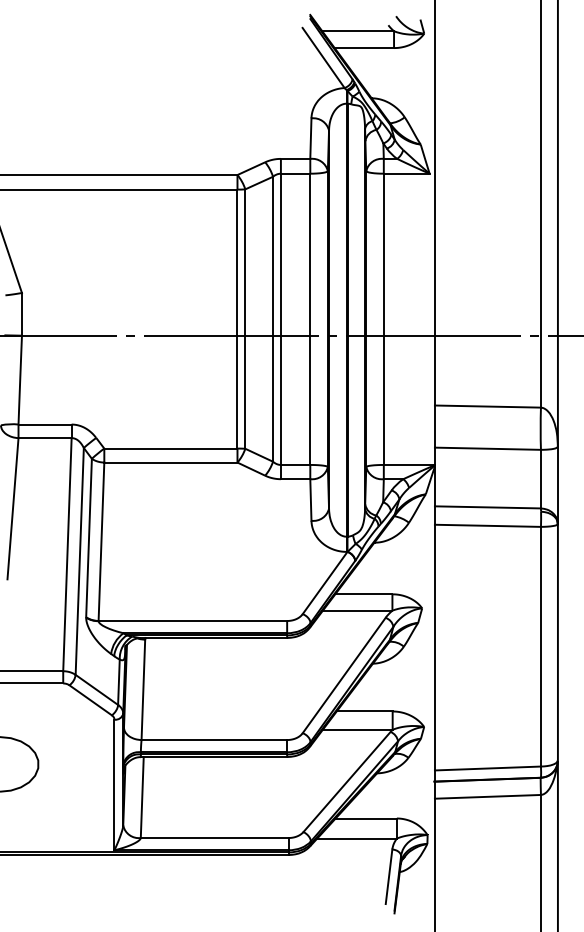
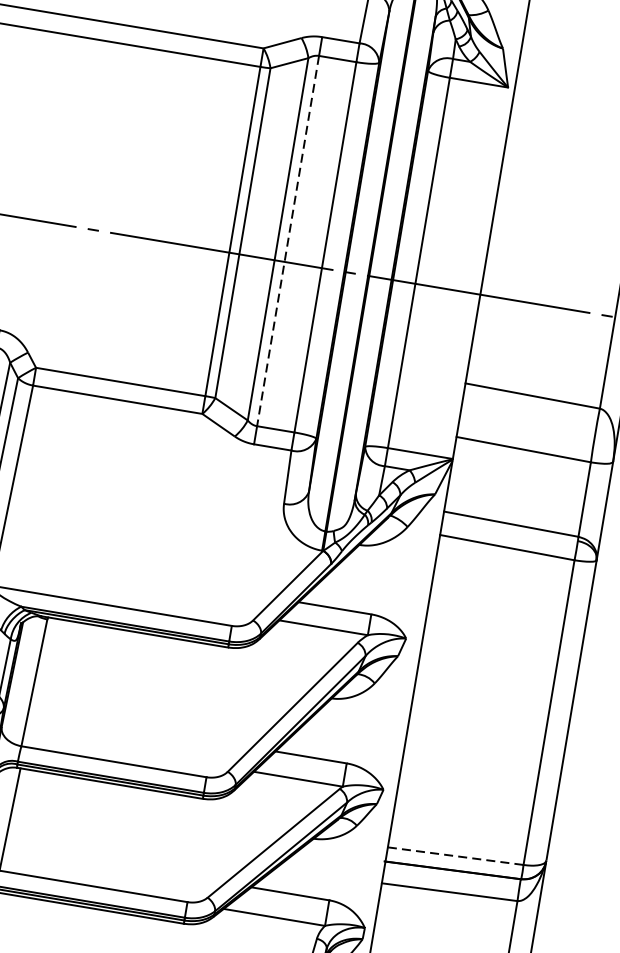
line: (280, 319) -> (287, 241), solid -> dashed
line: (488, 768) -> (456, 856), solid -> dashed

